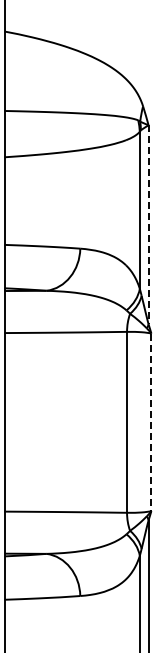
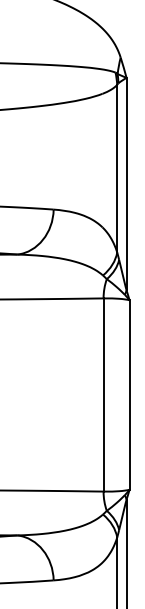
line: (148, 225) -> (126, 184), dashed -> solid
line: (151, 422) -> (129, 395), dashed -> solid

